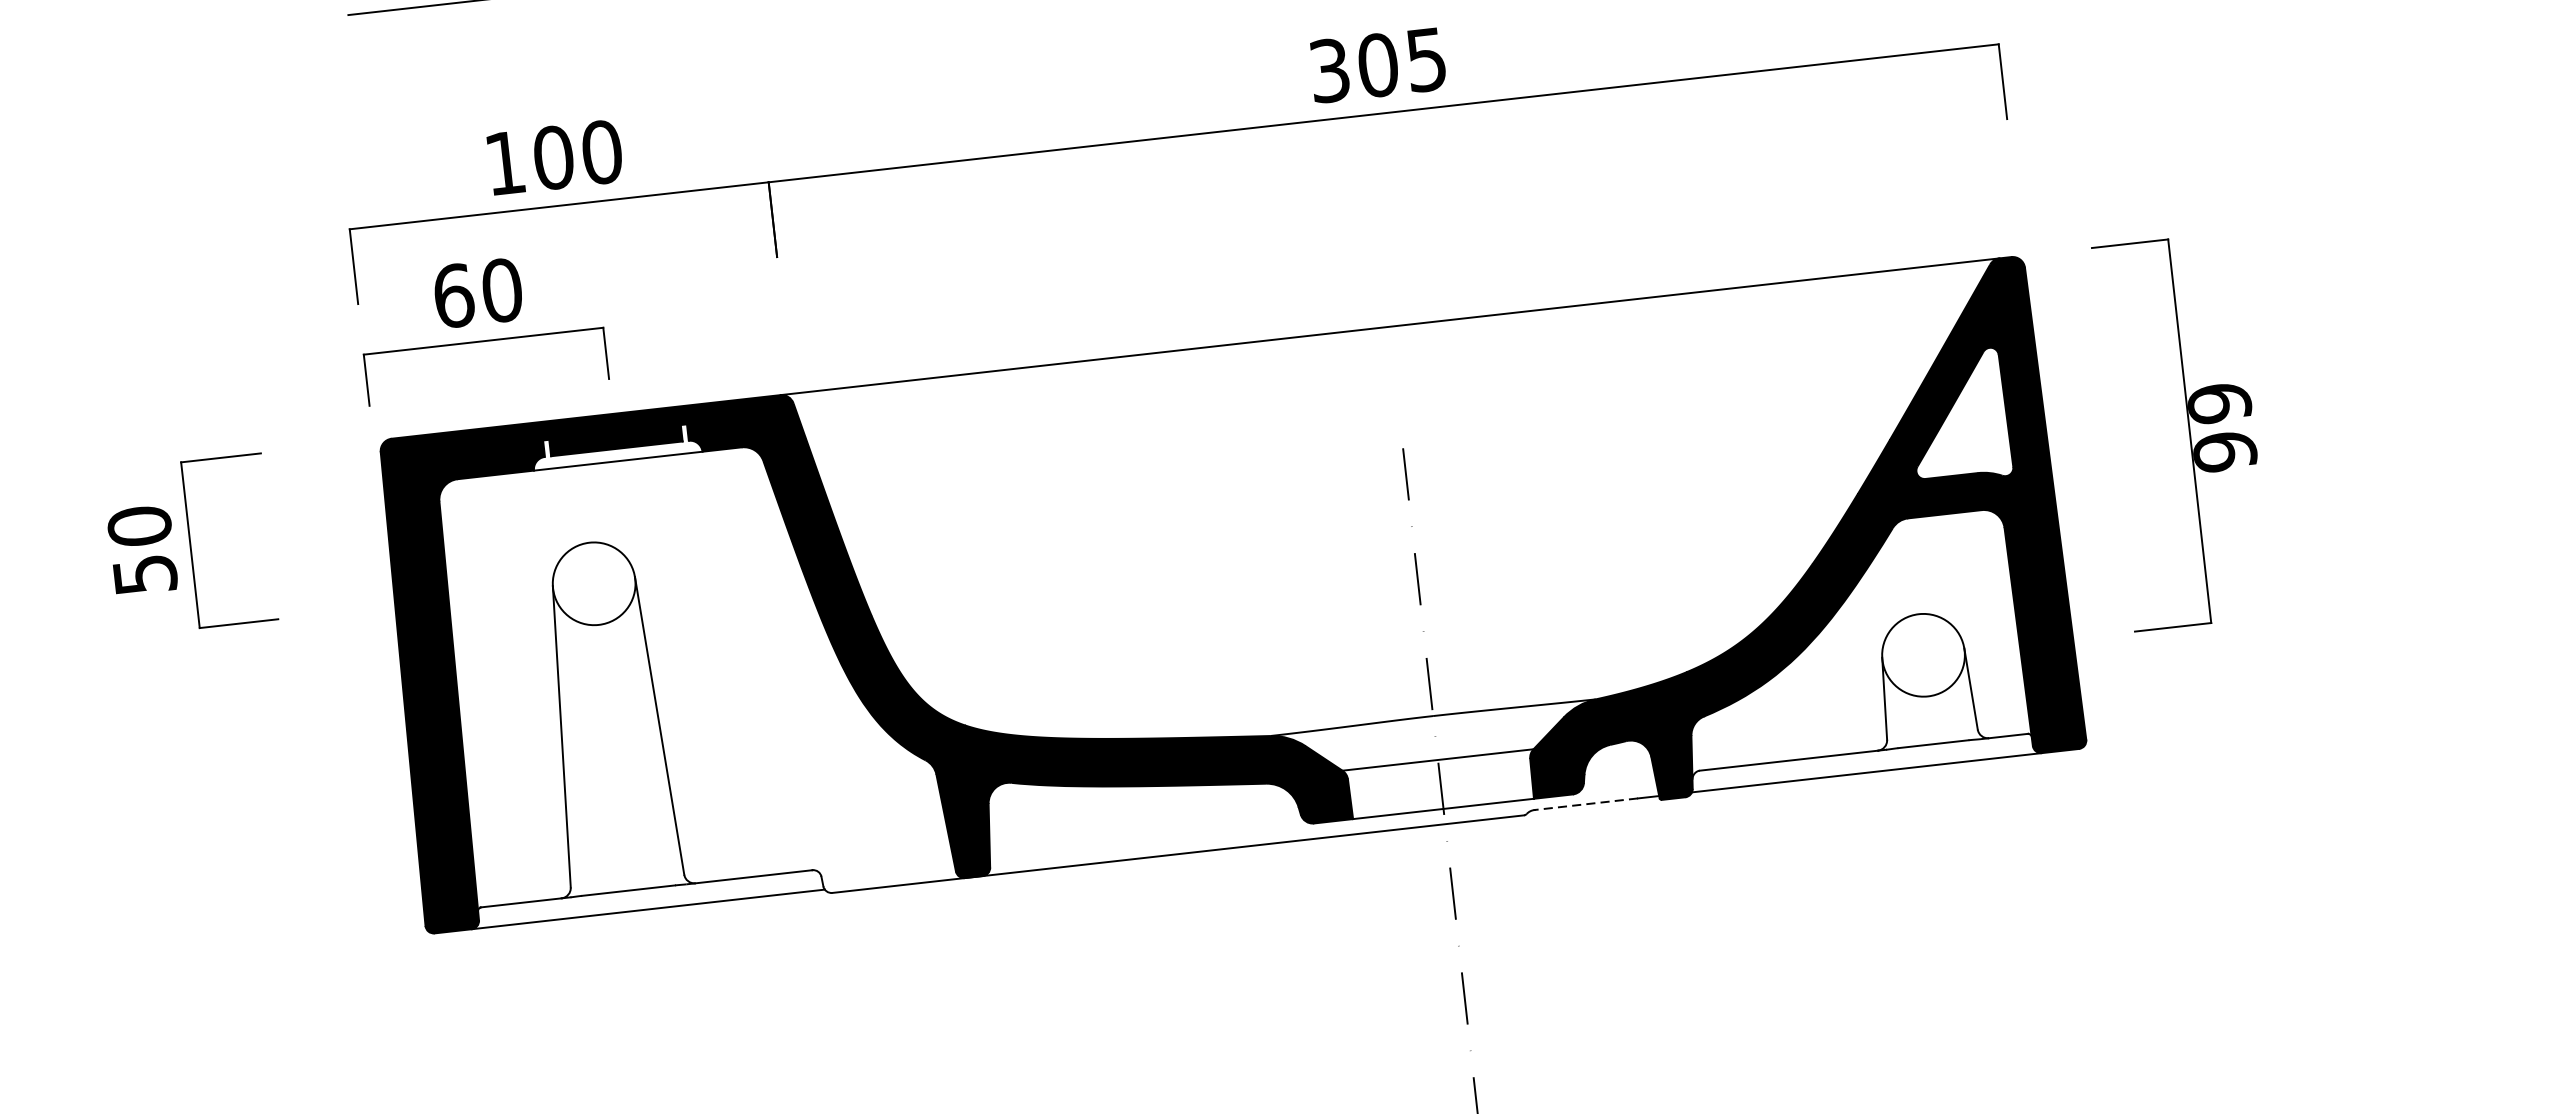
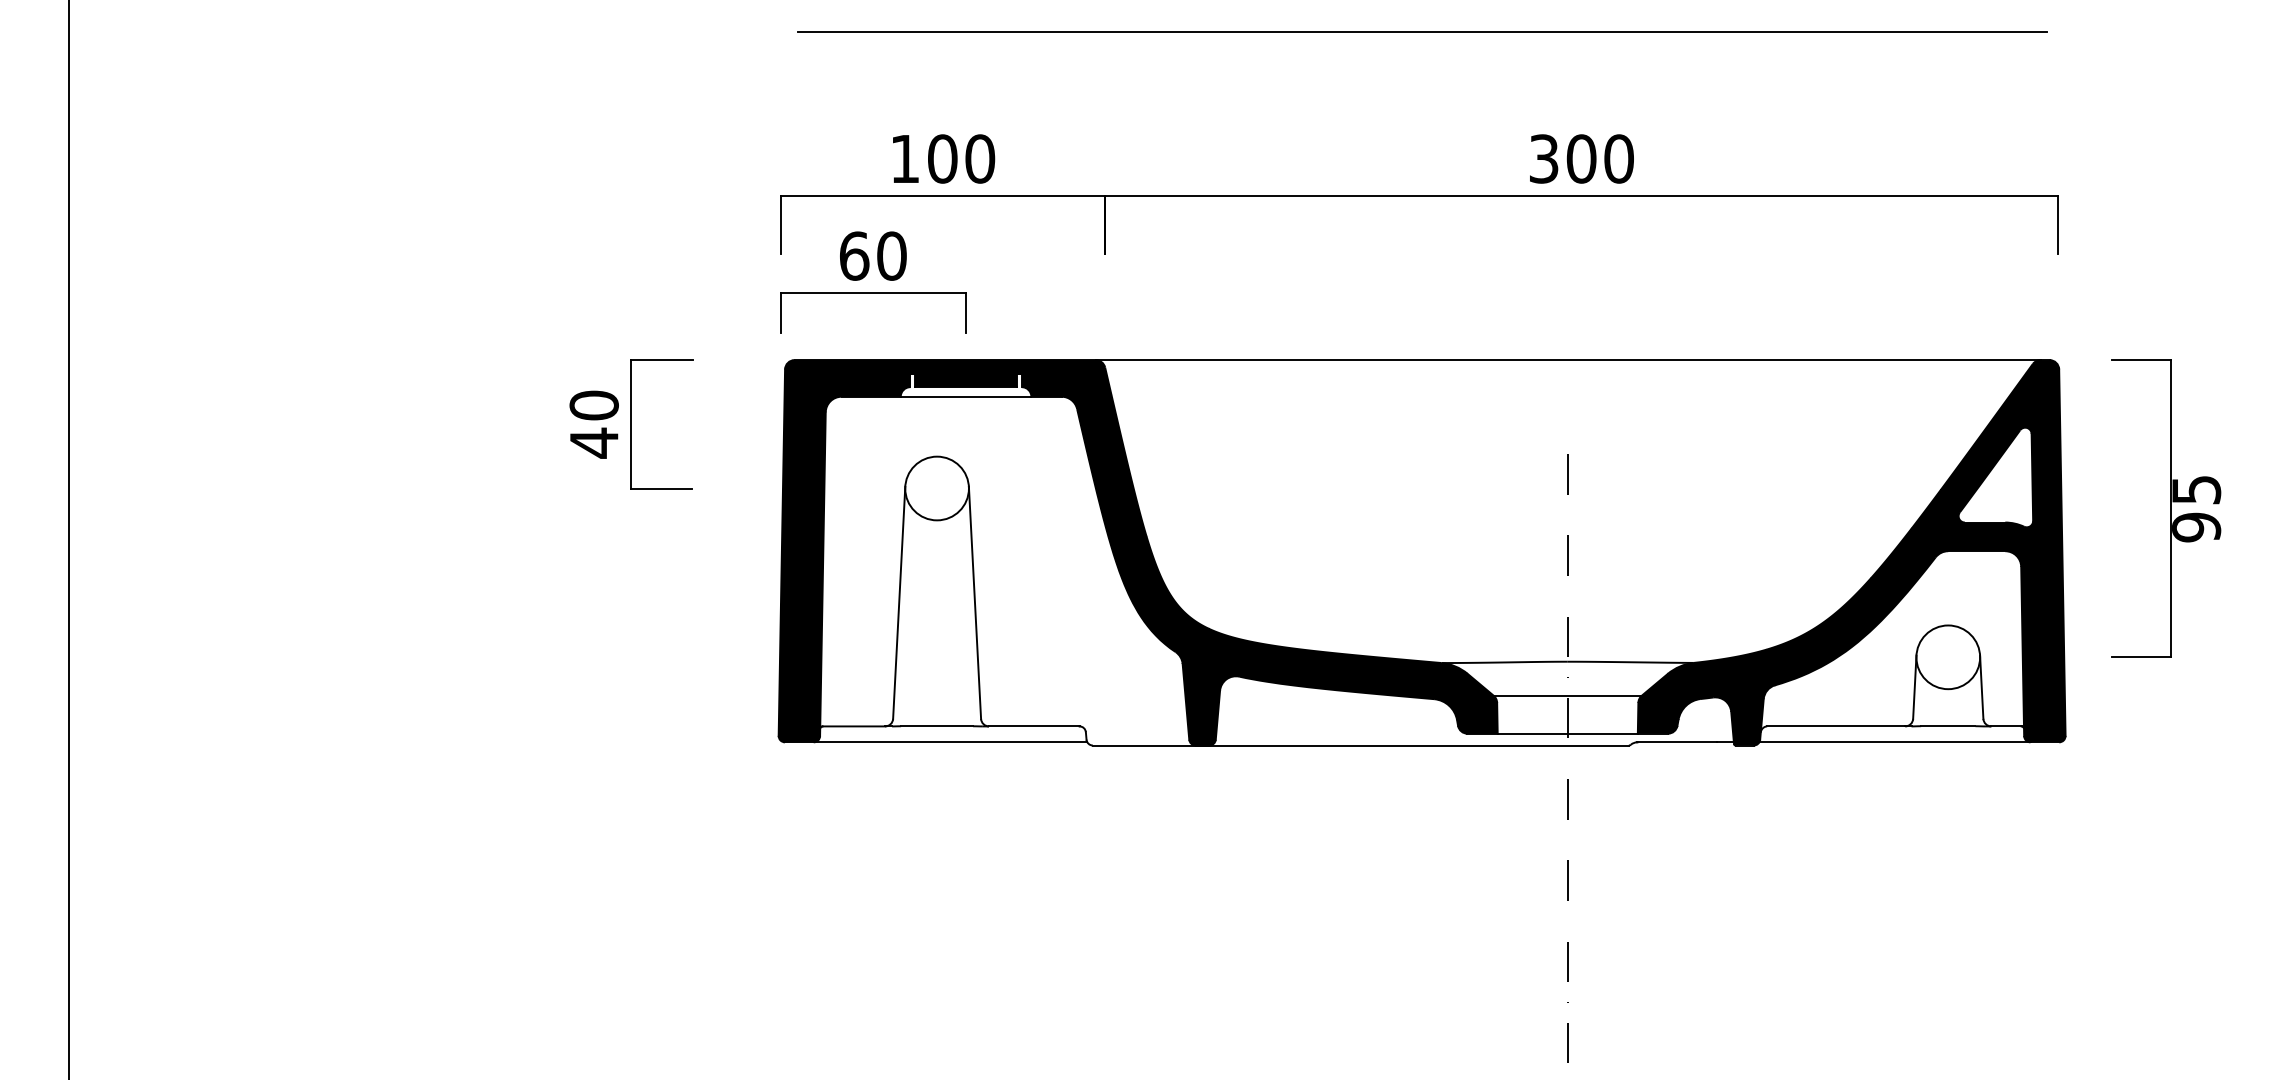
text: (1425, 59) -> (1618, 158), 305 -> 300
text: (2219, 402) -> (2196, 489), 99 -> 95
text: (145, 574) -> (594, 442), 50 -> 40
line: (1586, 804) -> (1677, 742), dashed -> solid

